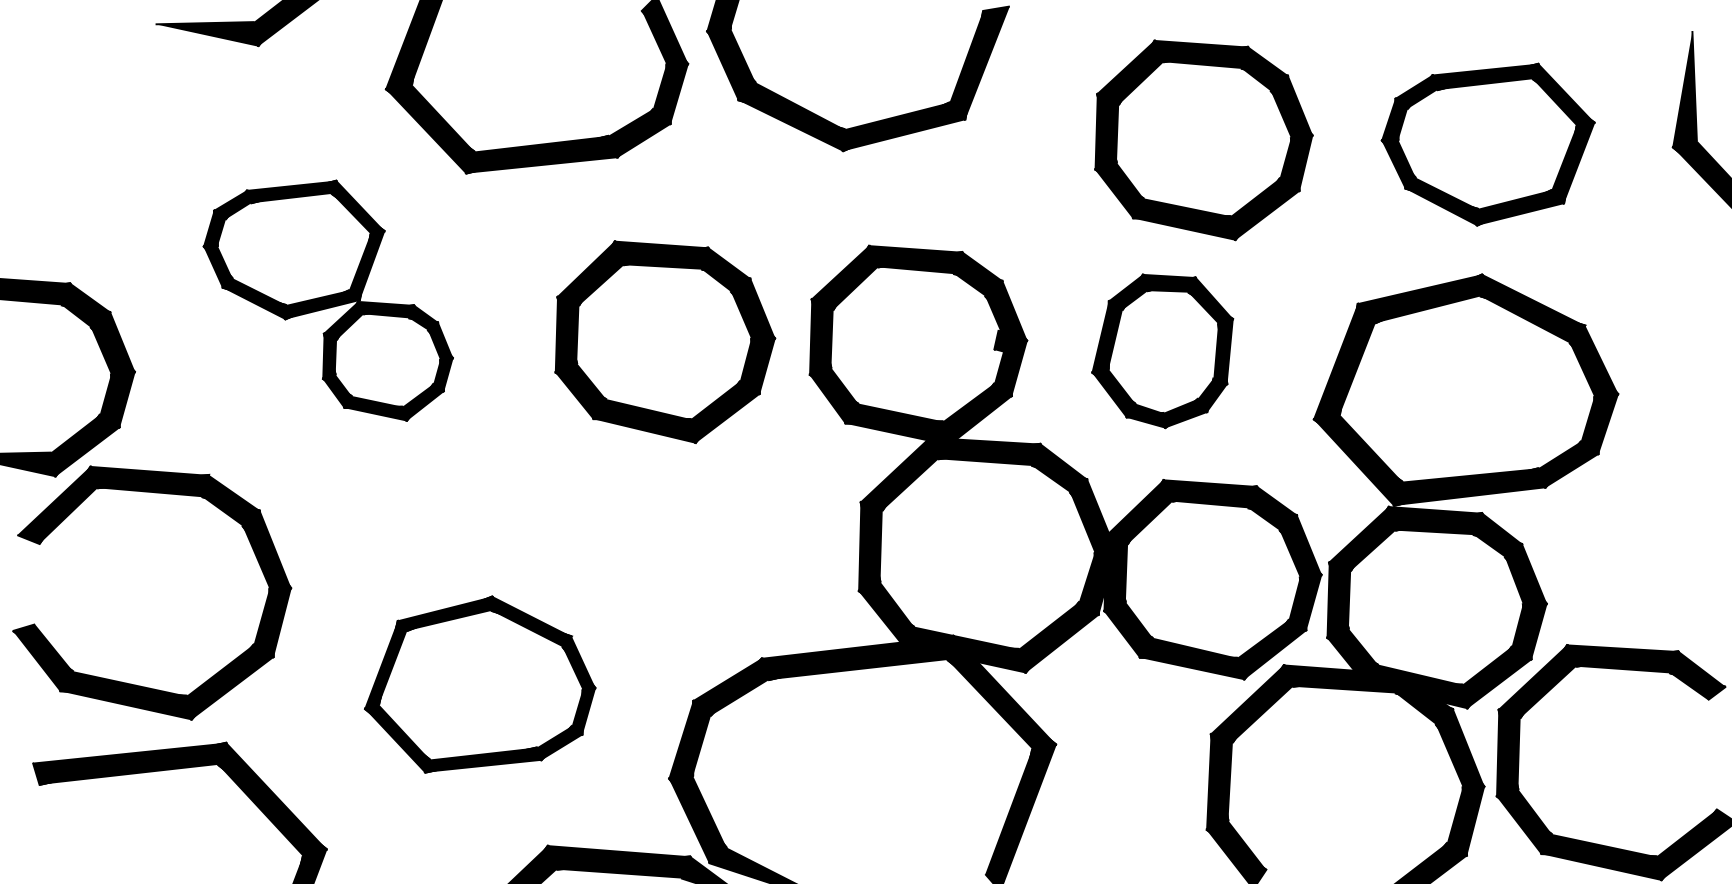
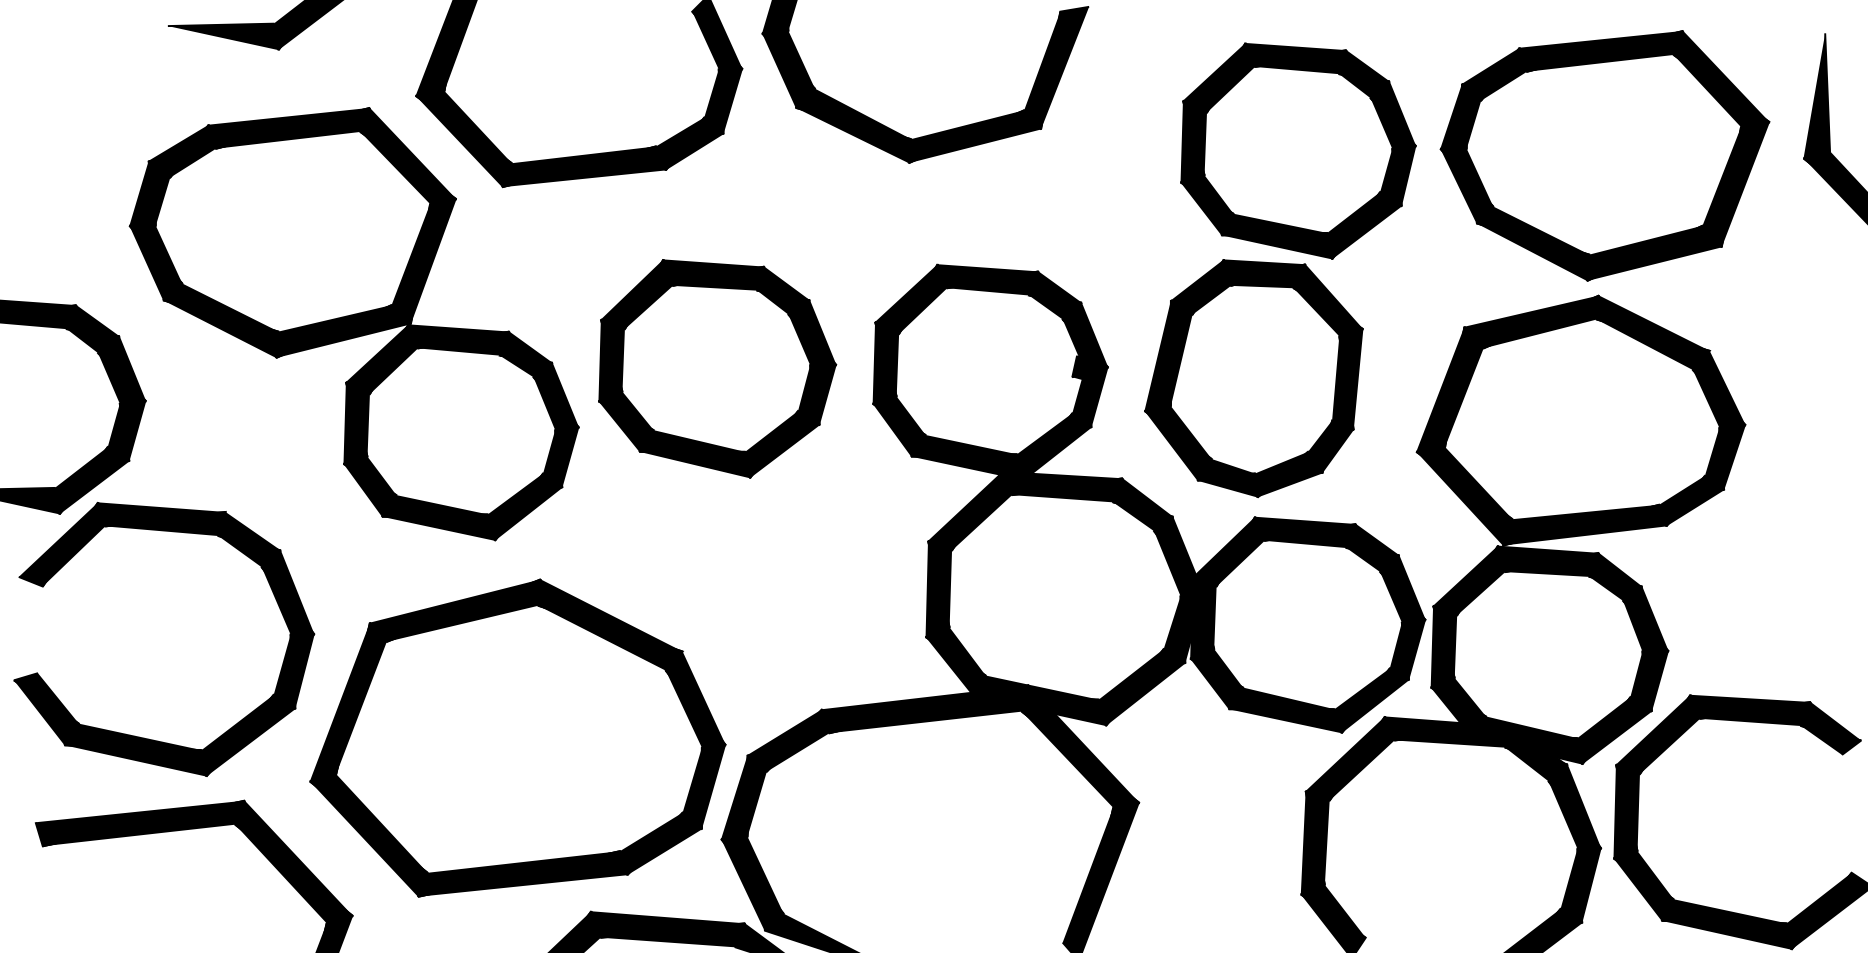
part: (1487, 144) -> (1604, 155), size x1.43
part: (327, 301) -> (353, 324), size x1.67
part: (1162, 351) -> (1253, 378), size x1.43
part: (479, 684) -> (517, 737), size x1.67

